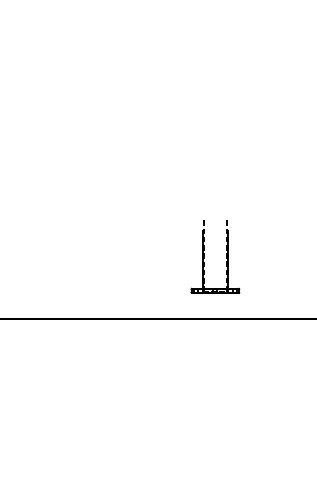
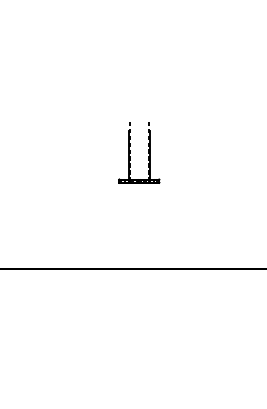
part: (204, 256) -> (130, 152), moved

